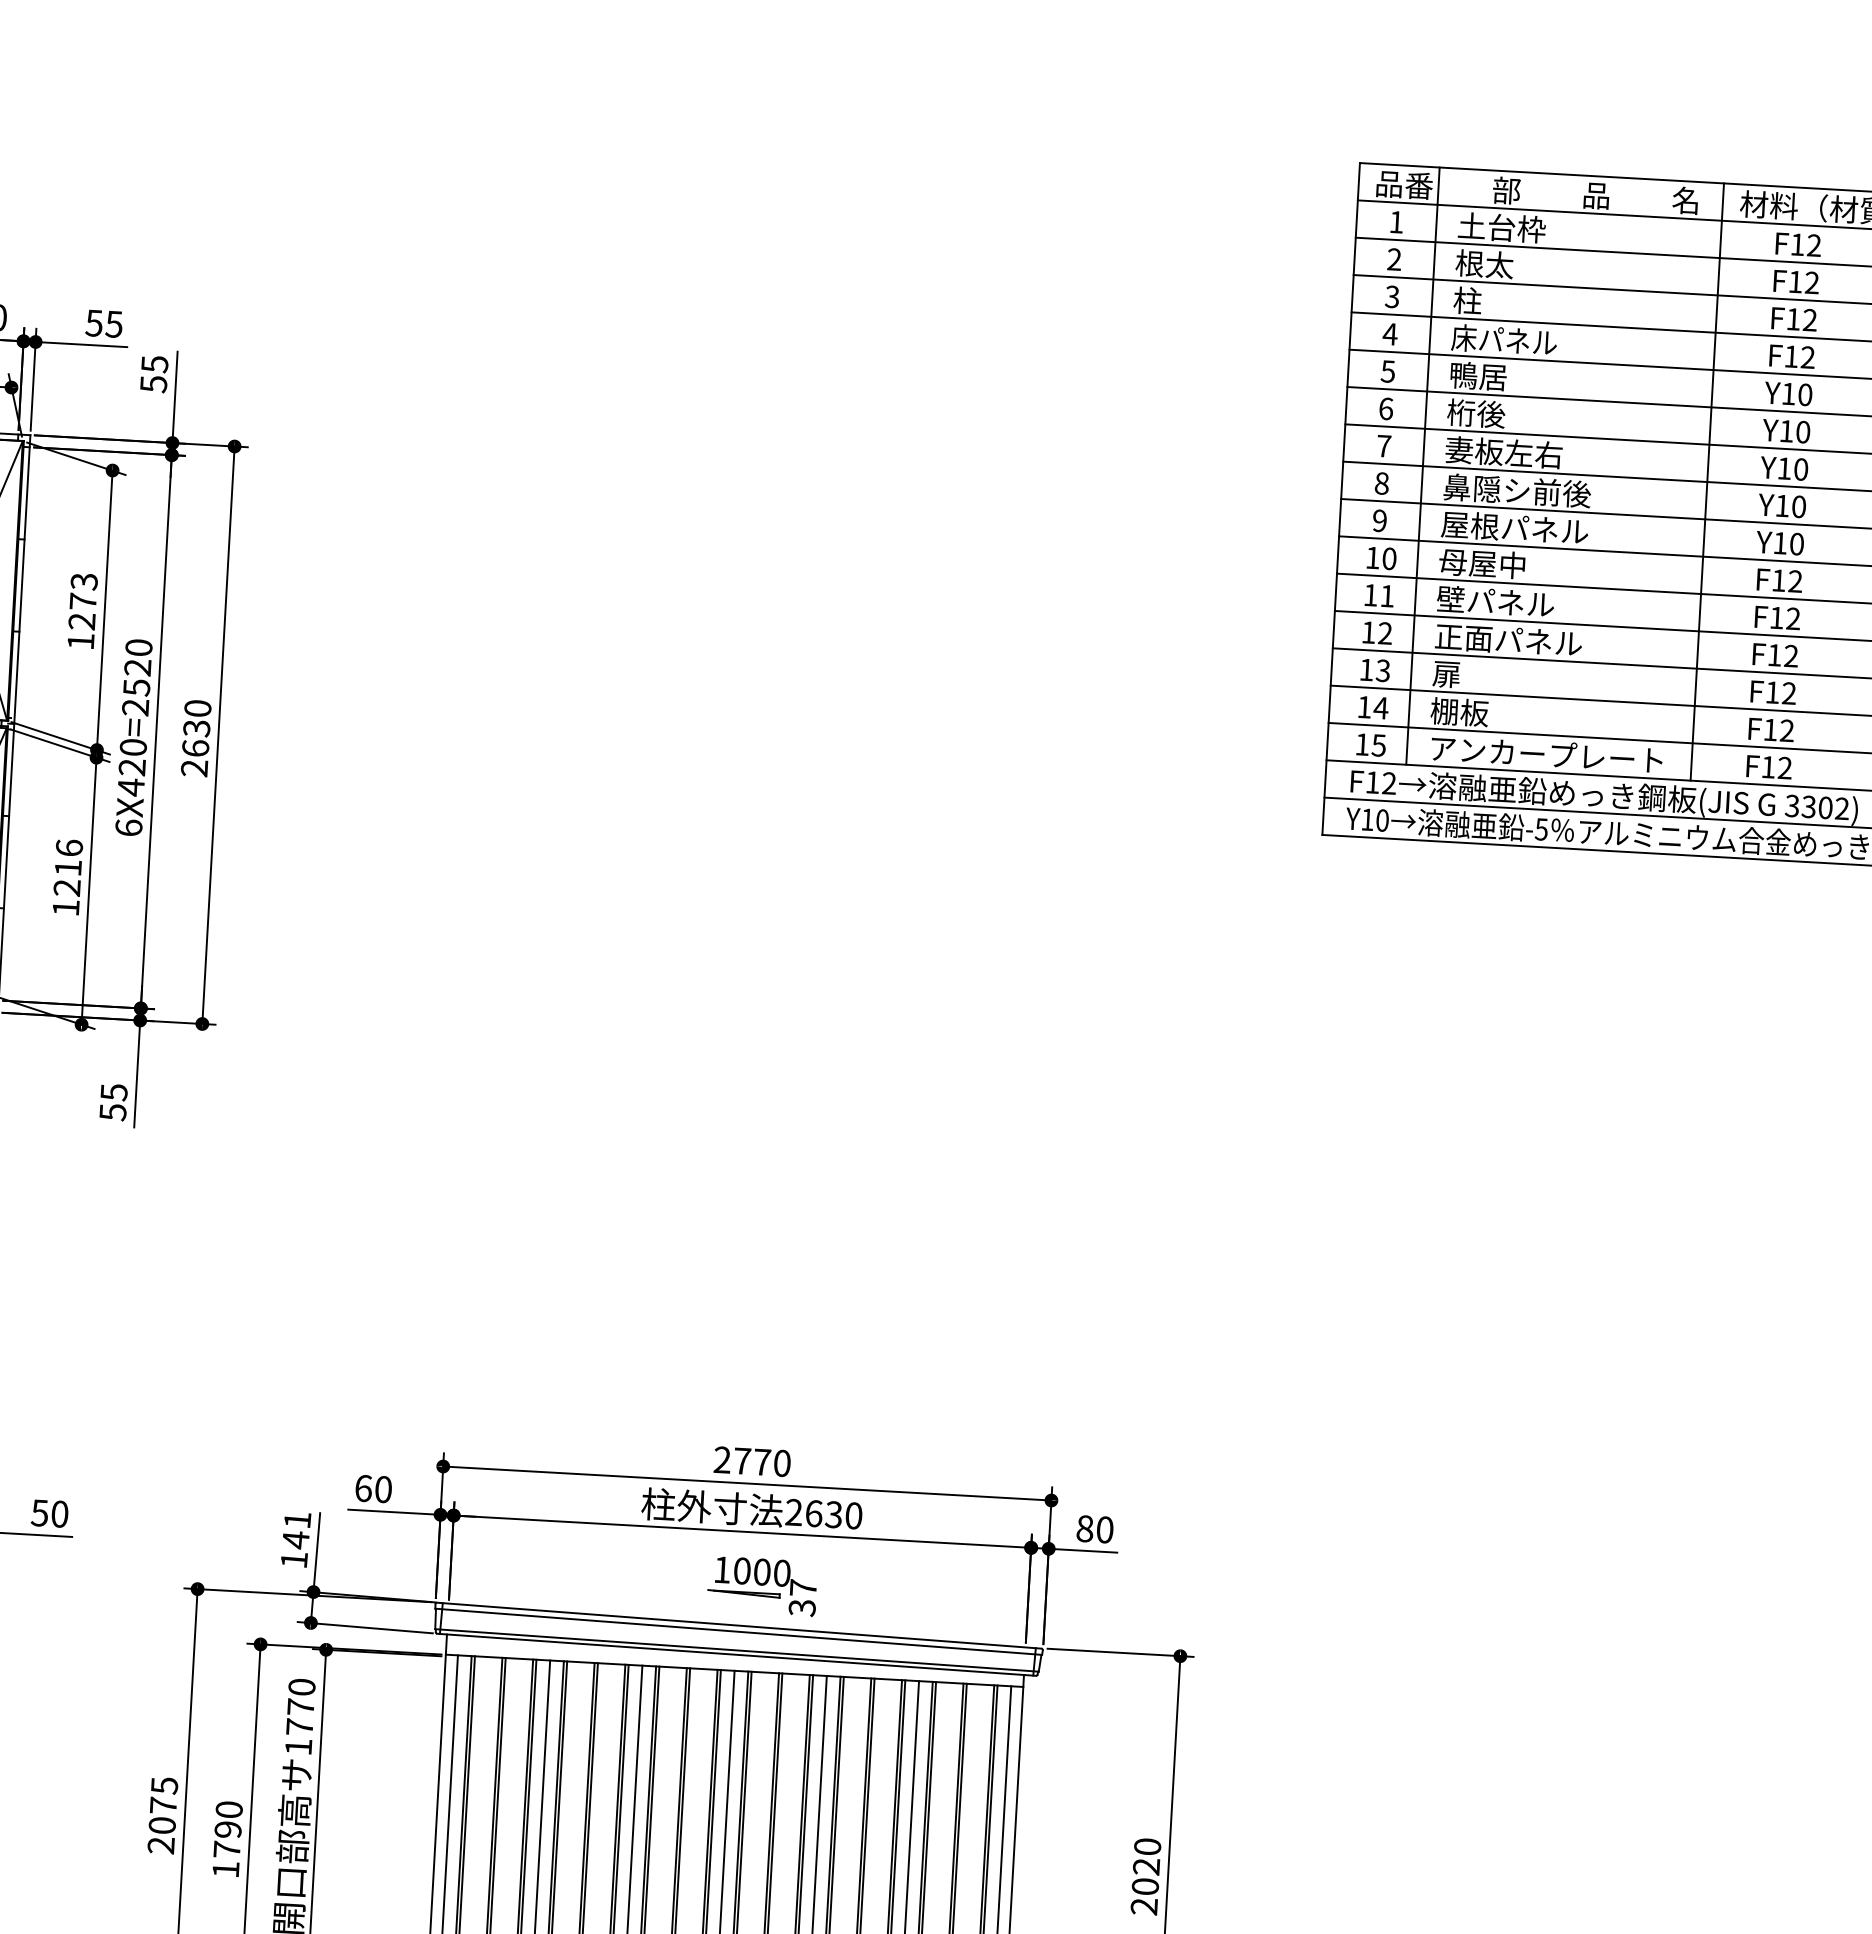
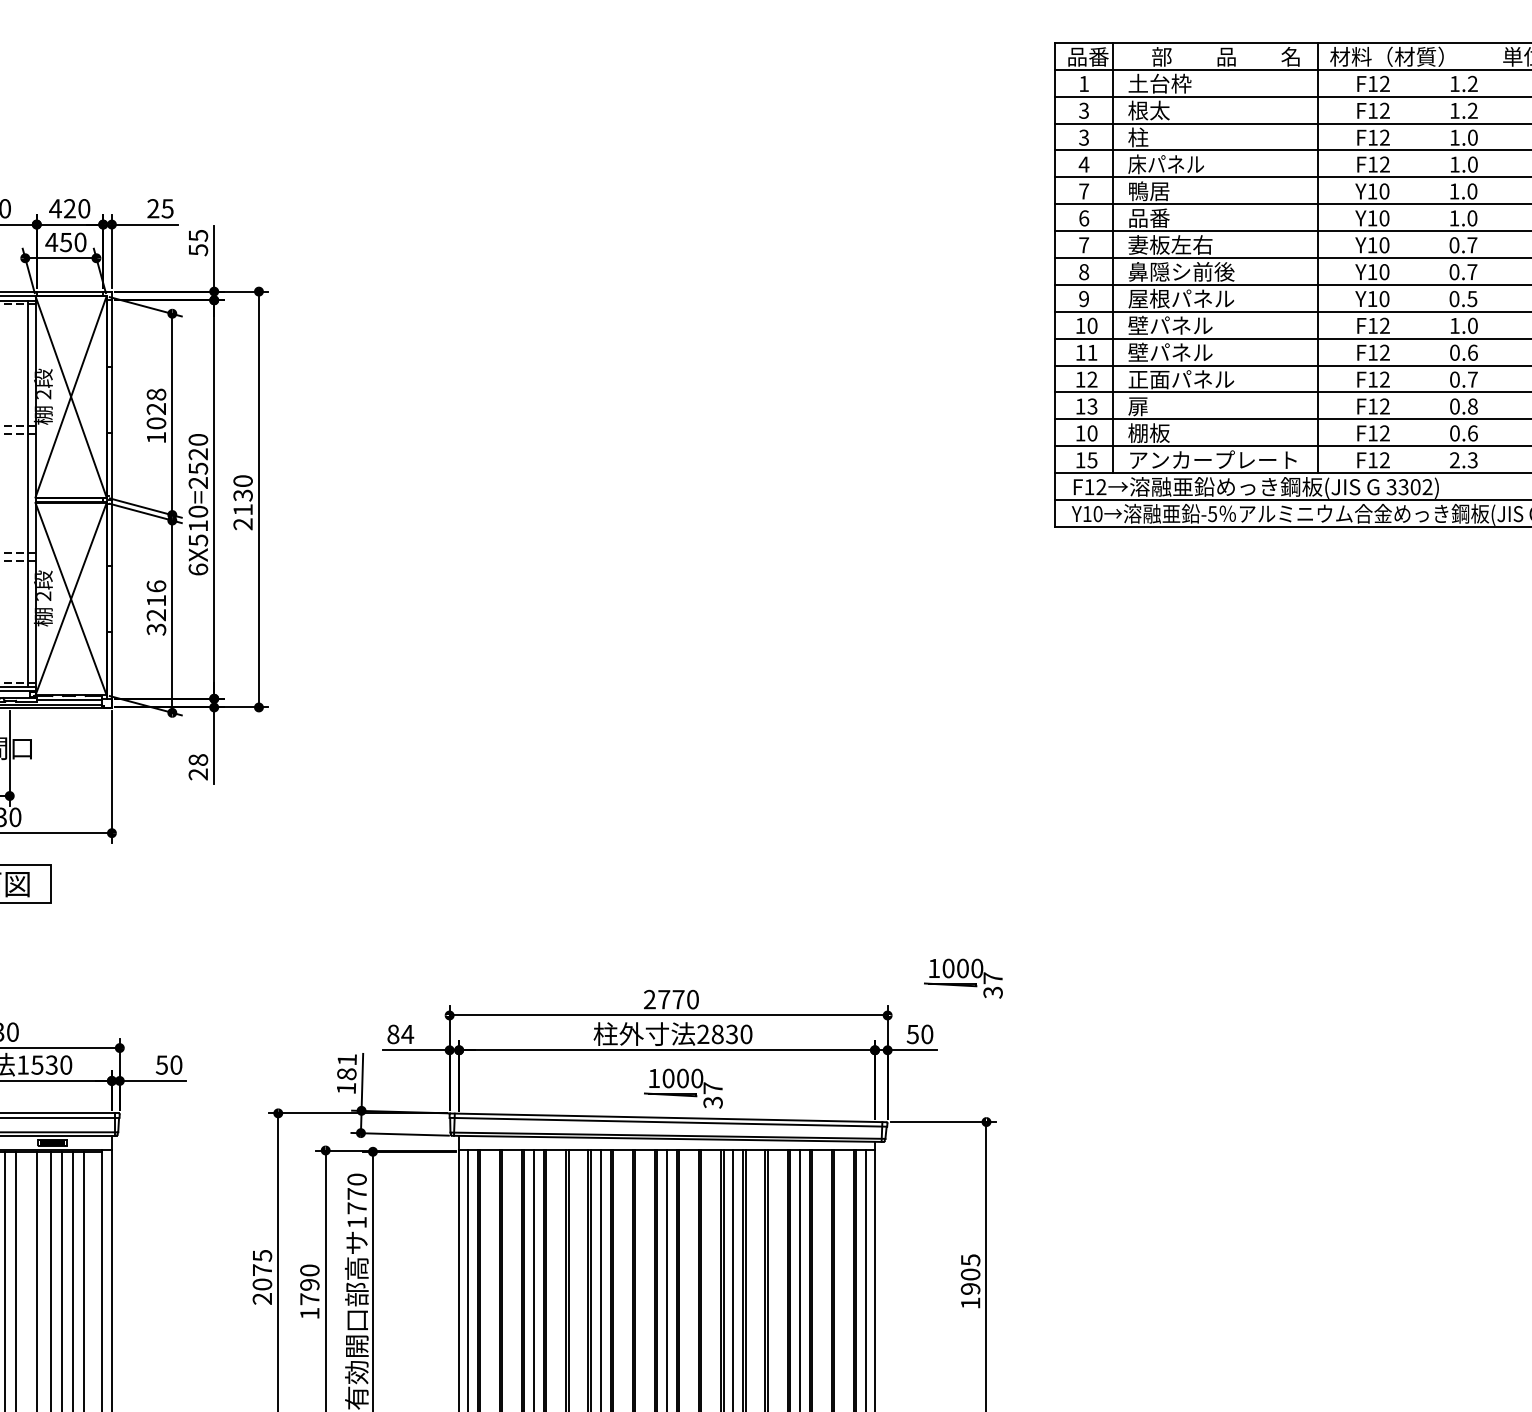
text: (1395, 259) -> (1084, 110), 2 -> 3
text: (94, 322) -> (153, 208), 55 -> 25
text: (1388, 371) -> (1084, 191), 5 -> 7
text: (1475, 412) -> (1148, 217), 桁後 -> 品番
text: (1497, 564) -> (1170, 325), 母屋中 -> 壁パネル
text: (83, 600) -> (156, 408), 1273 -> 1028
text: (1381, 708) -> (1092, 433), 14 -> 10
text: (194, 747) -> (242, 509), 2630 -> 2130
text: (131, 777) -> (198, 533), 6X420=2520 -> 6X510=2520
text: (66, 907) -> (156, 629), 1216 -> 3216
text: (113, 1102) -> (198, 767), 55 -> 28
part: (1159, 1455) -> (963, 978), added
text: (373, 1489) -> (400, 1034), 60 -> 84
text: (813, 1513) -> (717, 1034), 2630 -> 2830
text: (1084, 1528) -> (912, 1034), 80 -> 50
text: (295, 1539) -> (346, 1073), 141 -> 181
text: (1145, 1876) -> (970, 1281), 2020 -> 1905

